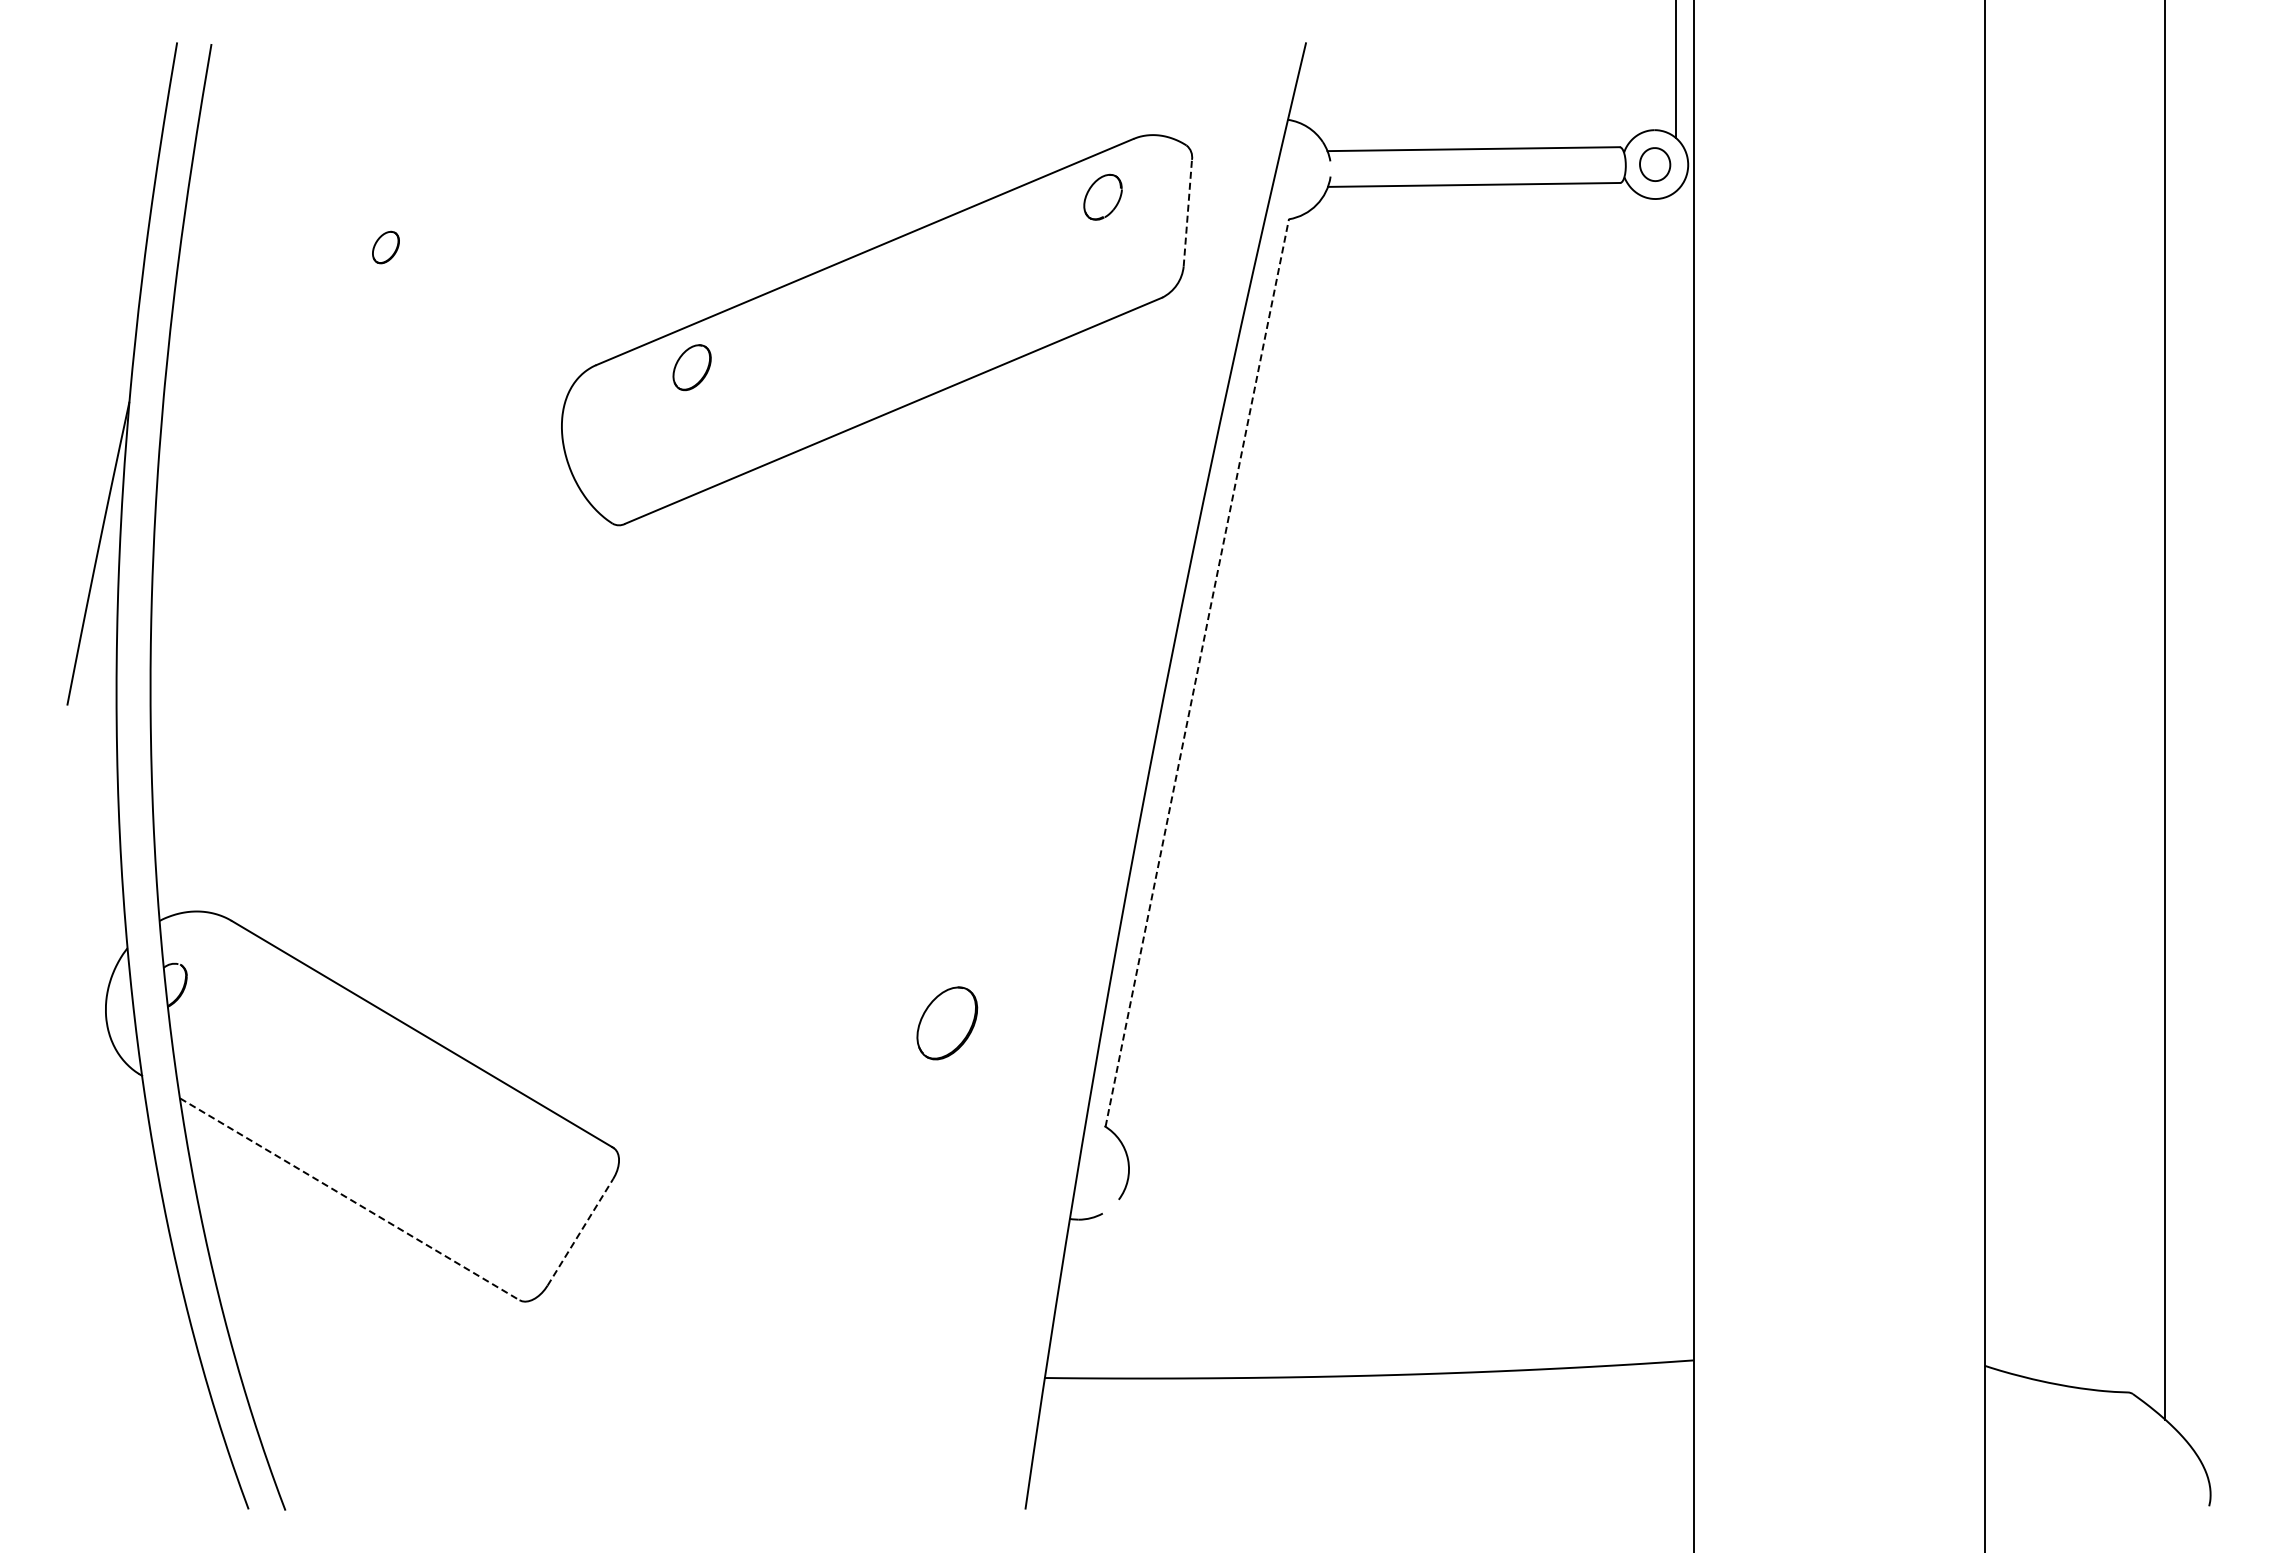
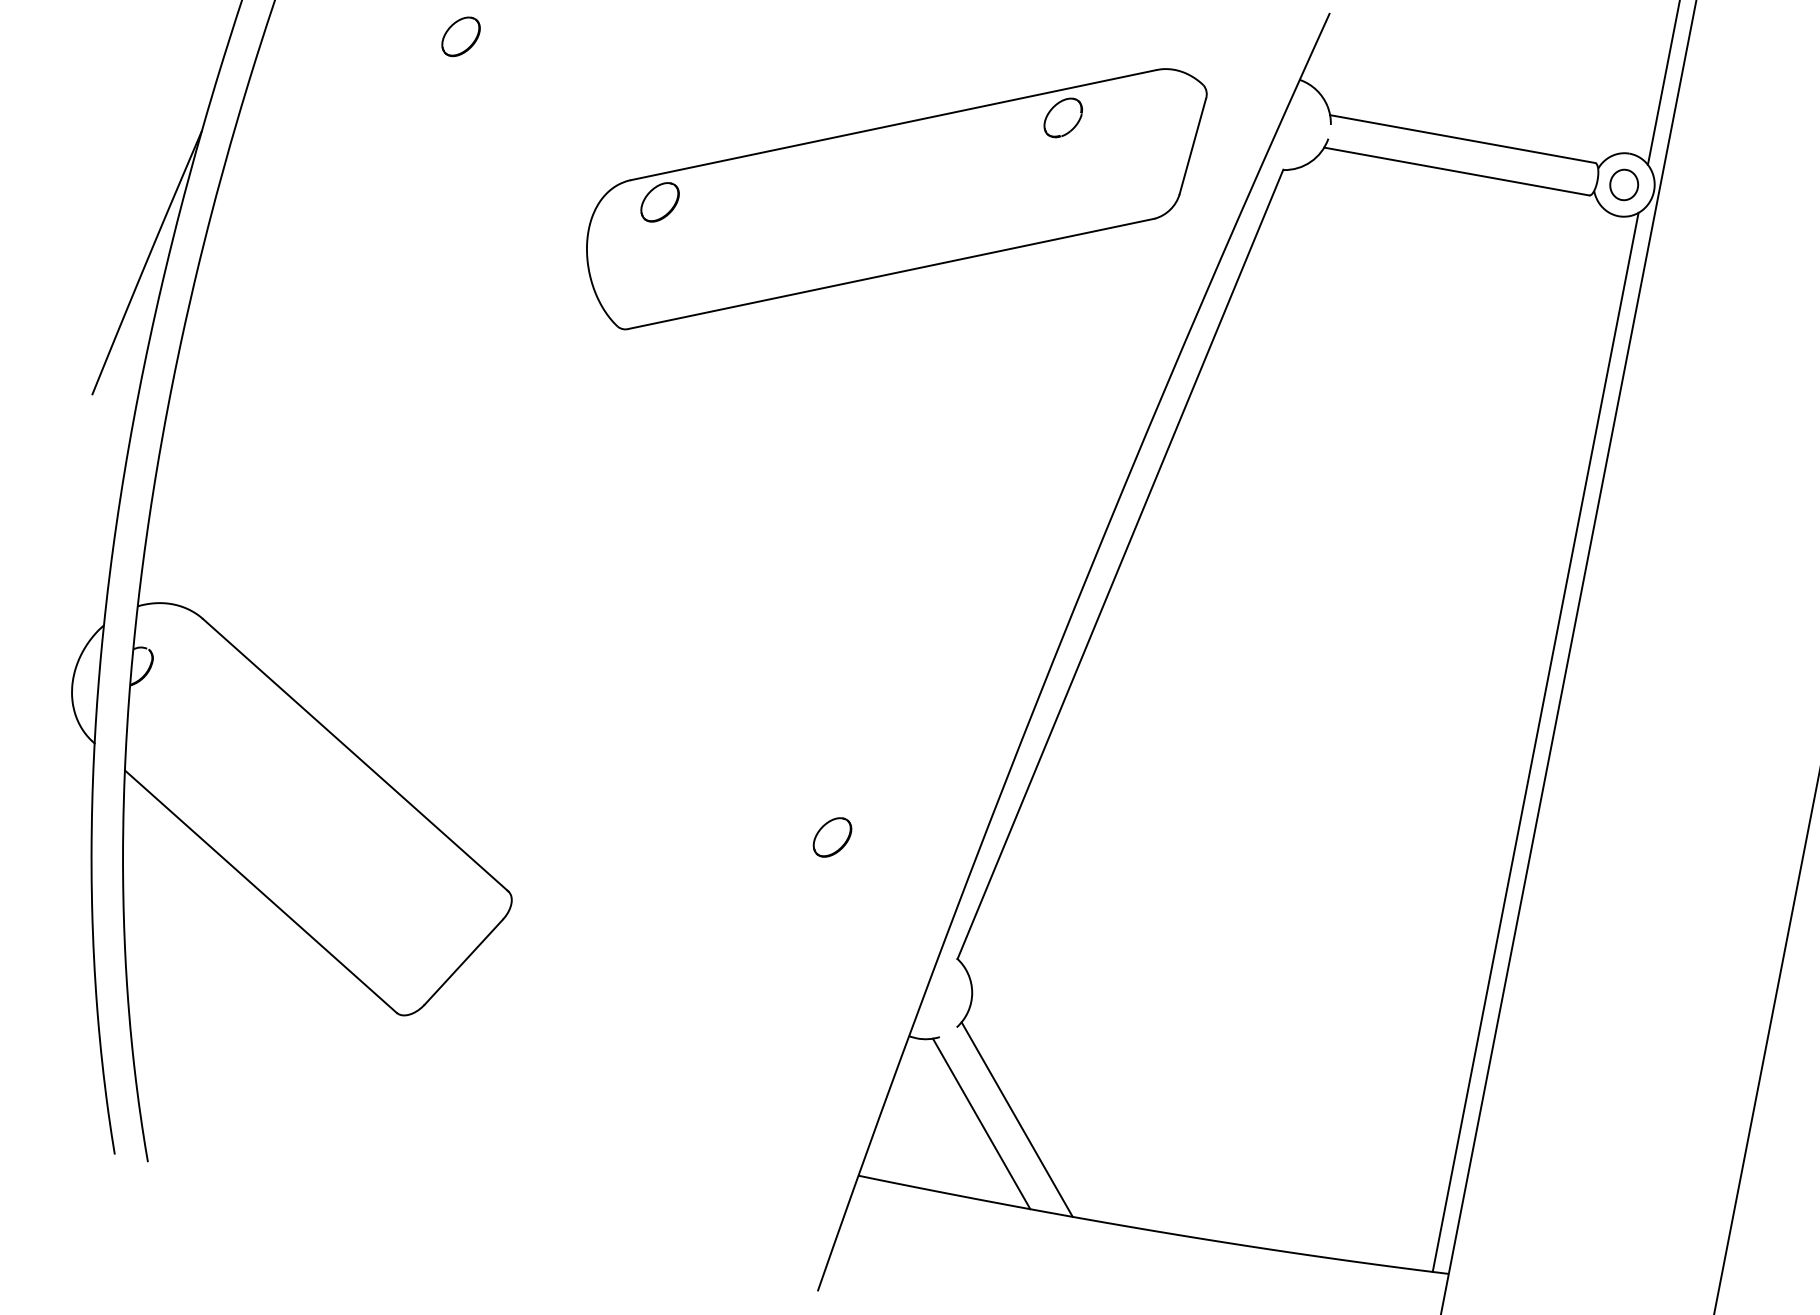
part: (1102, 196) -> (1062, 117), moved
line: (1187, 213) -> (1192, 146), dashed -> solid
part: (385, 247) -> (460, 36), size x1.43
part: (691, 367) -> (659, 202), moved
line: (1197, 672) -> (1120, 564), dashed -> solid
line: (1676, 776) -> (1535, 742), added
part: (946, 1022) -> (832, 836), size x0.62
line: (350, 1199) -> (261, 892), dashed -> solid
line: (580, 1232) -> (463, 962), dashed -> solid
line: (1201, 1285) -> (1016, 1119), added
line: (1164, 1297) -> (980, 1123), added

